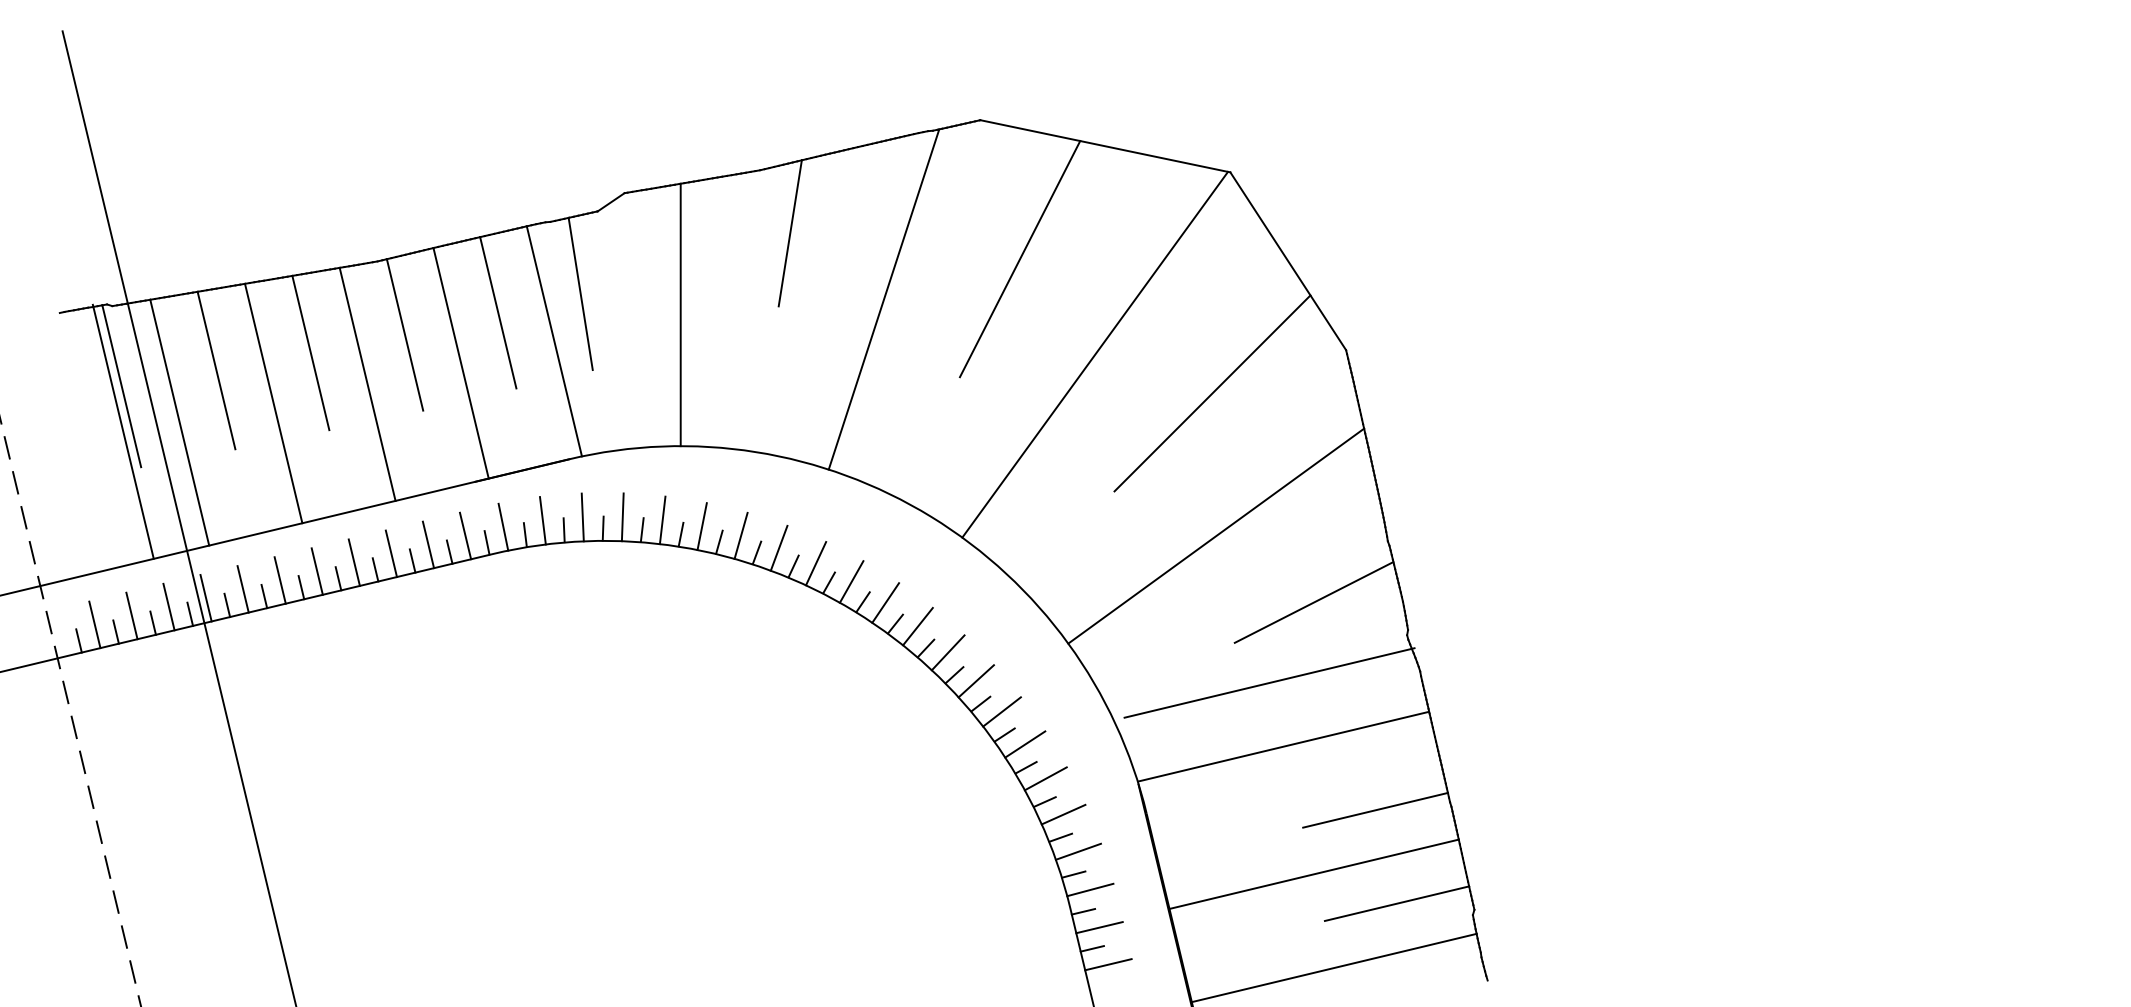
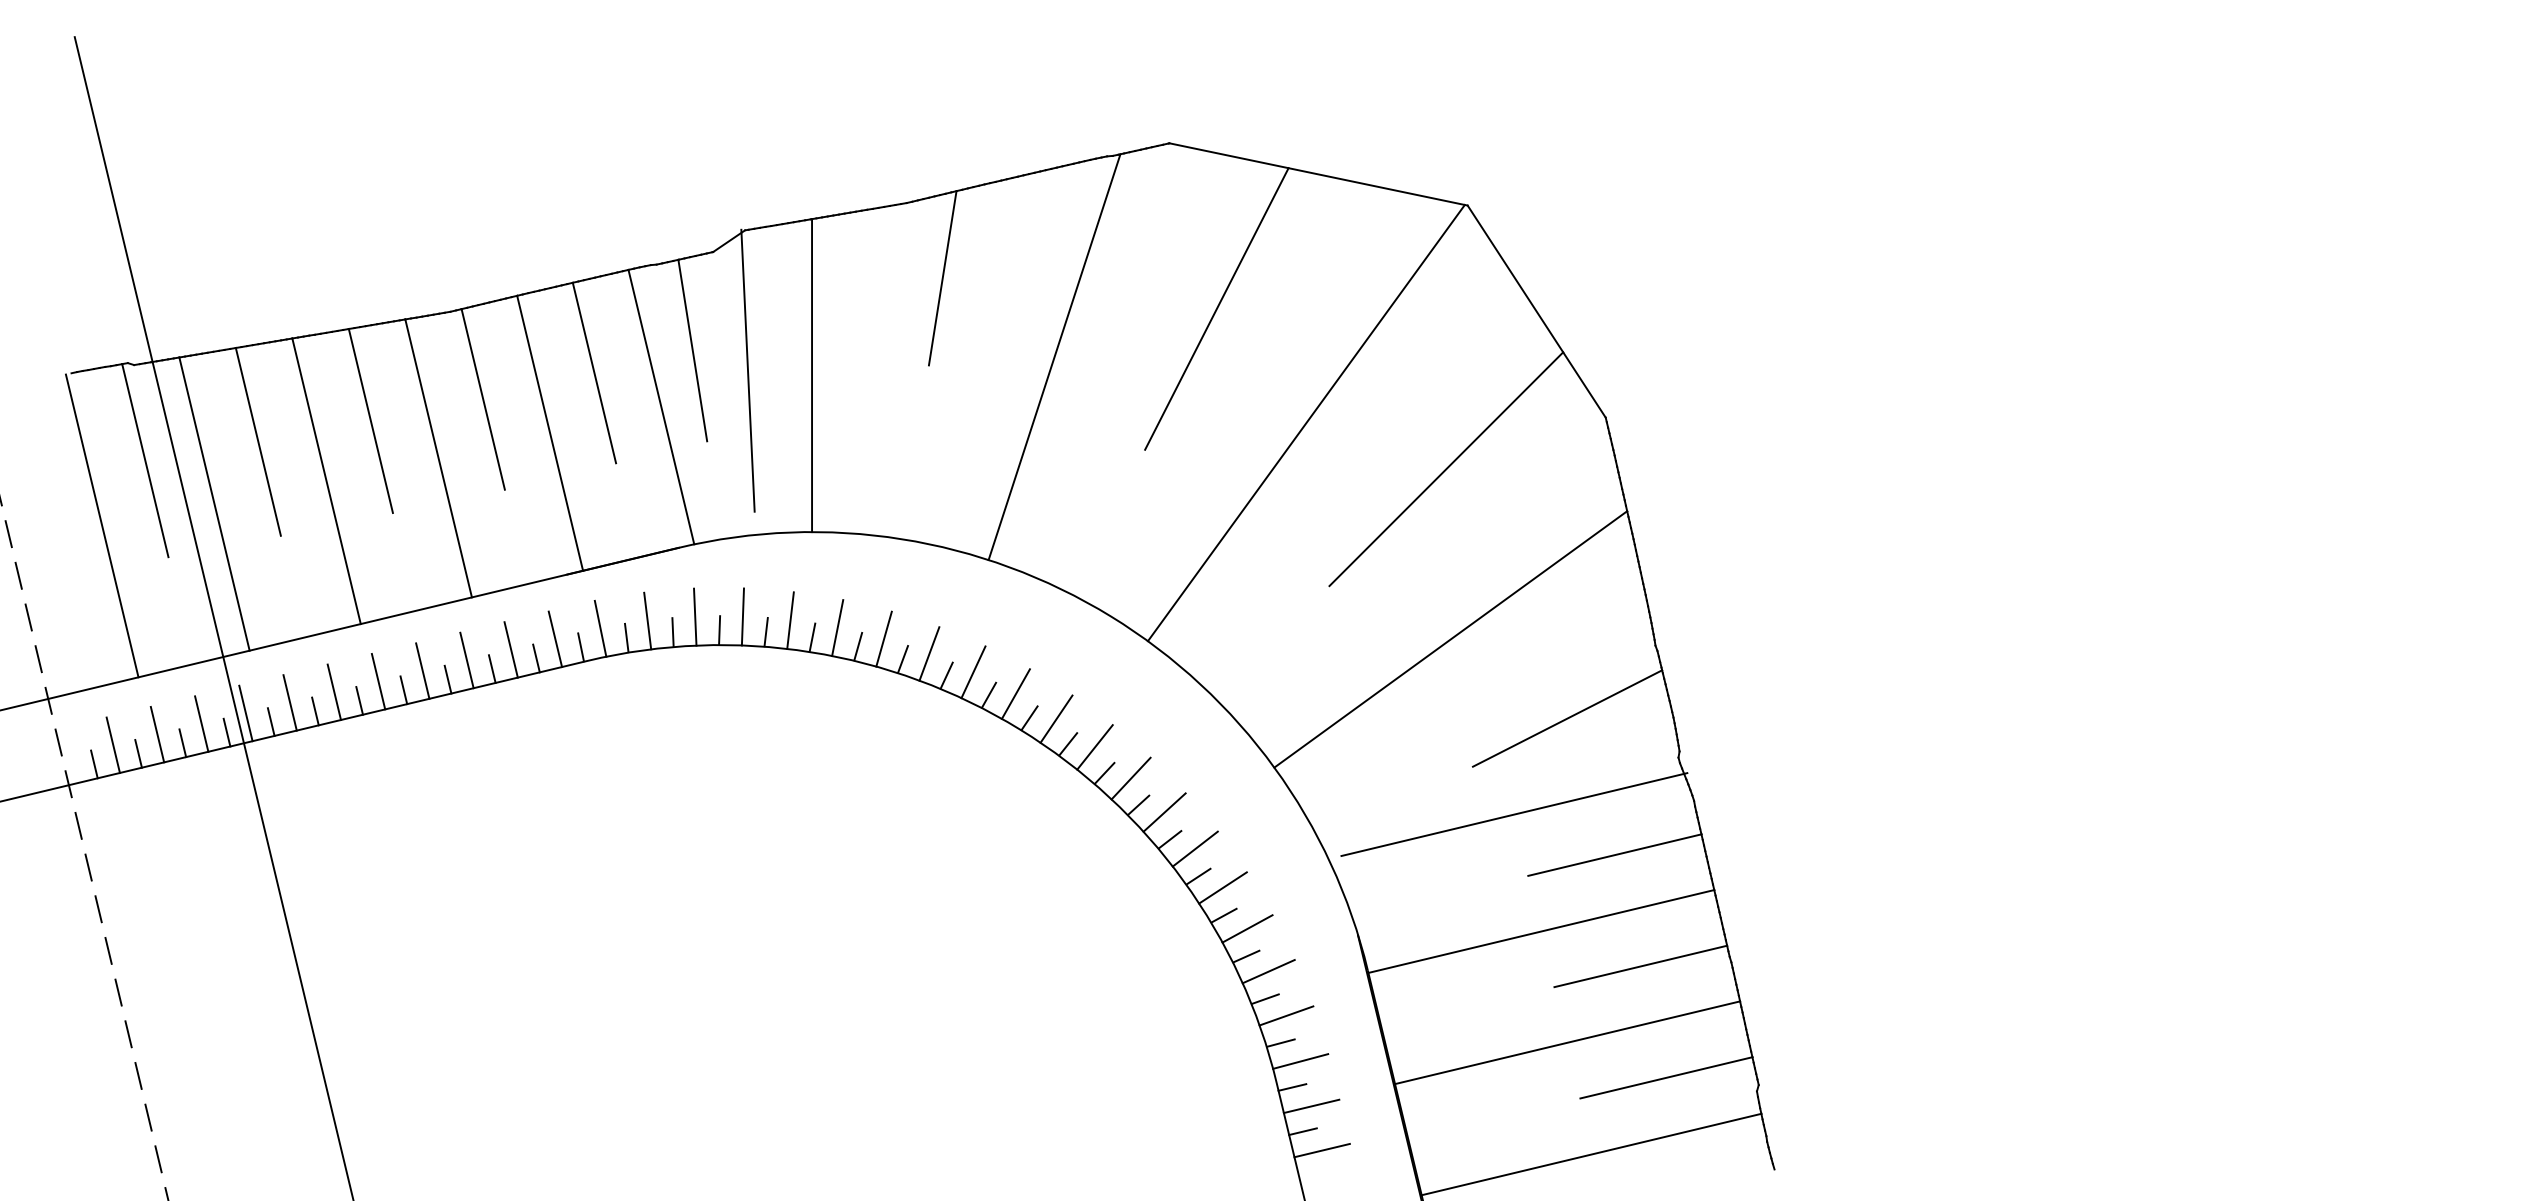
line: (626, 310) -> (747, 370), added
line: (122, 431) -> (101, 525), moved
line: (1353, 716) -> (1614, 854), added
line: (1283, 746) -> (1541, 931), moved

